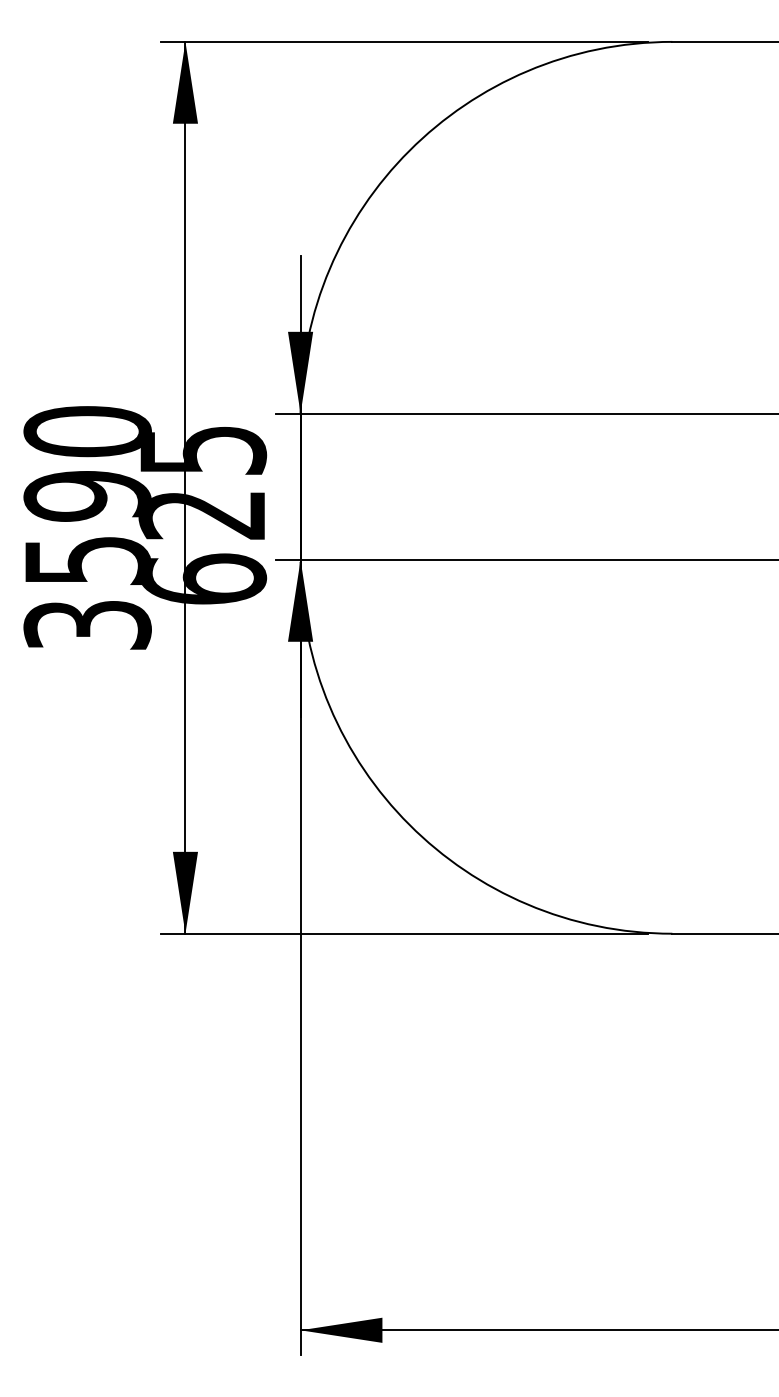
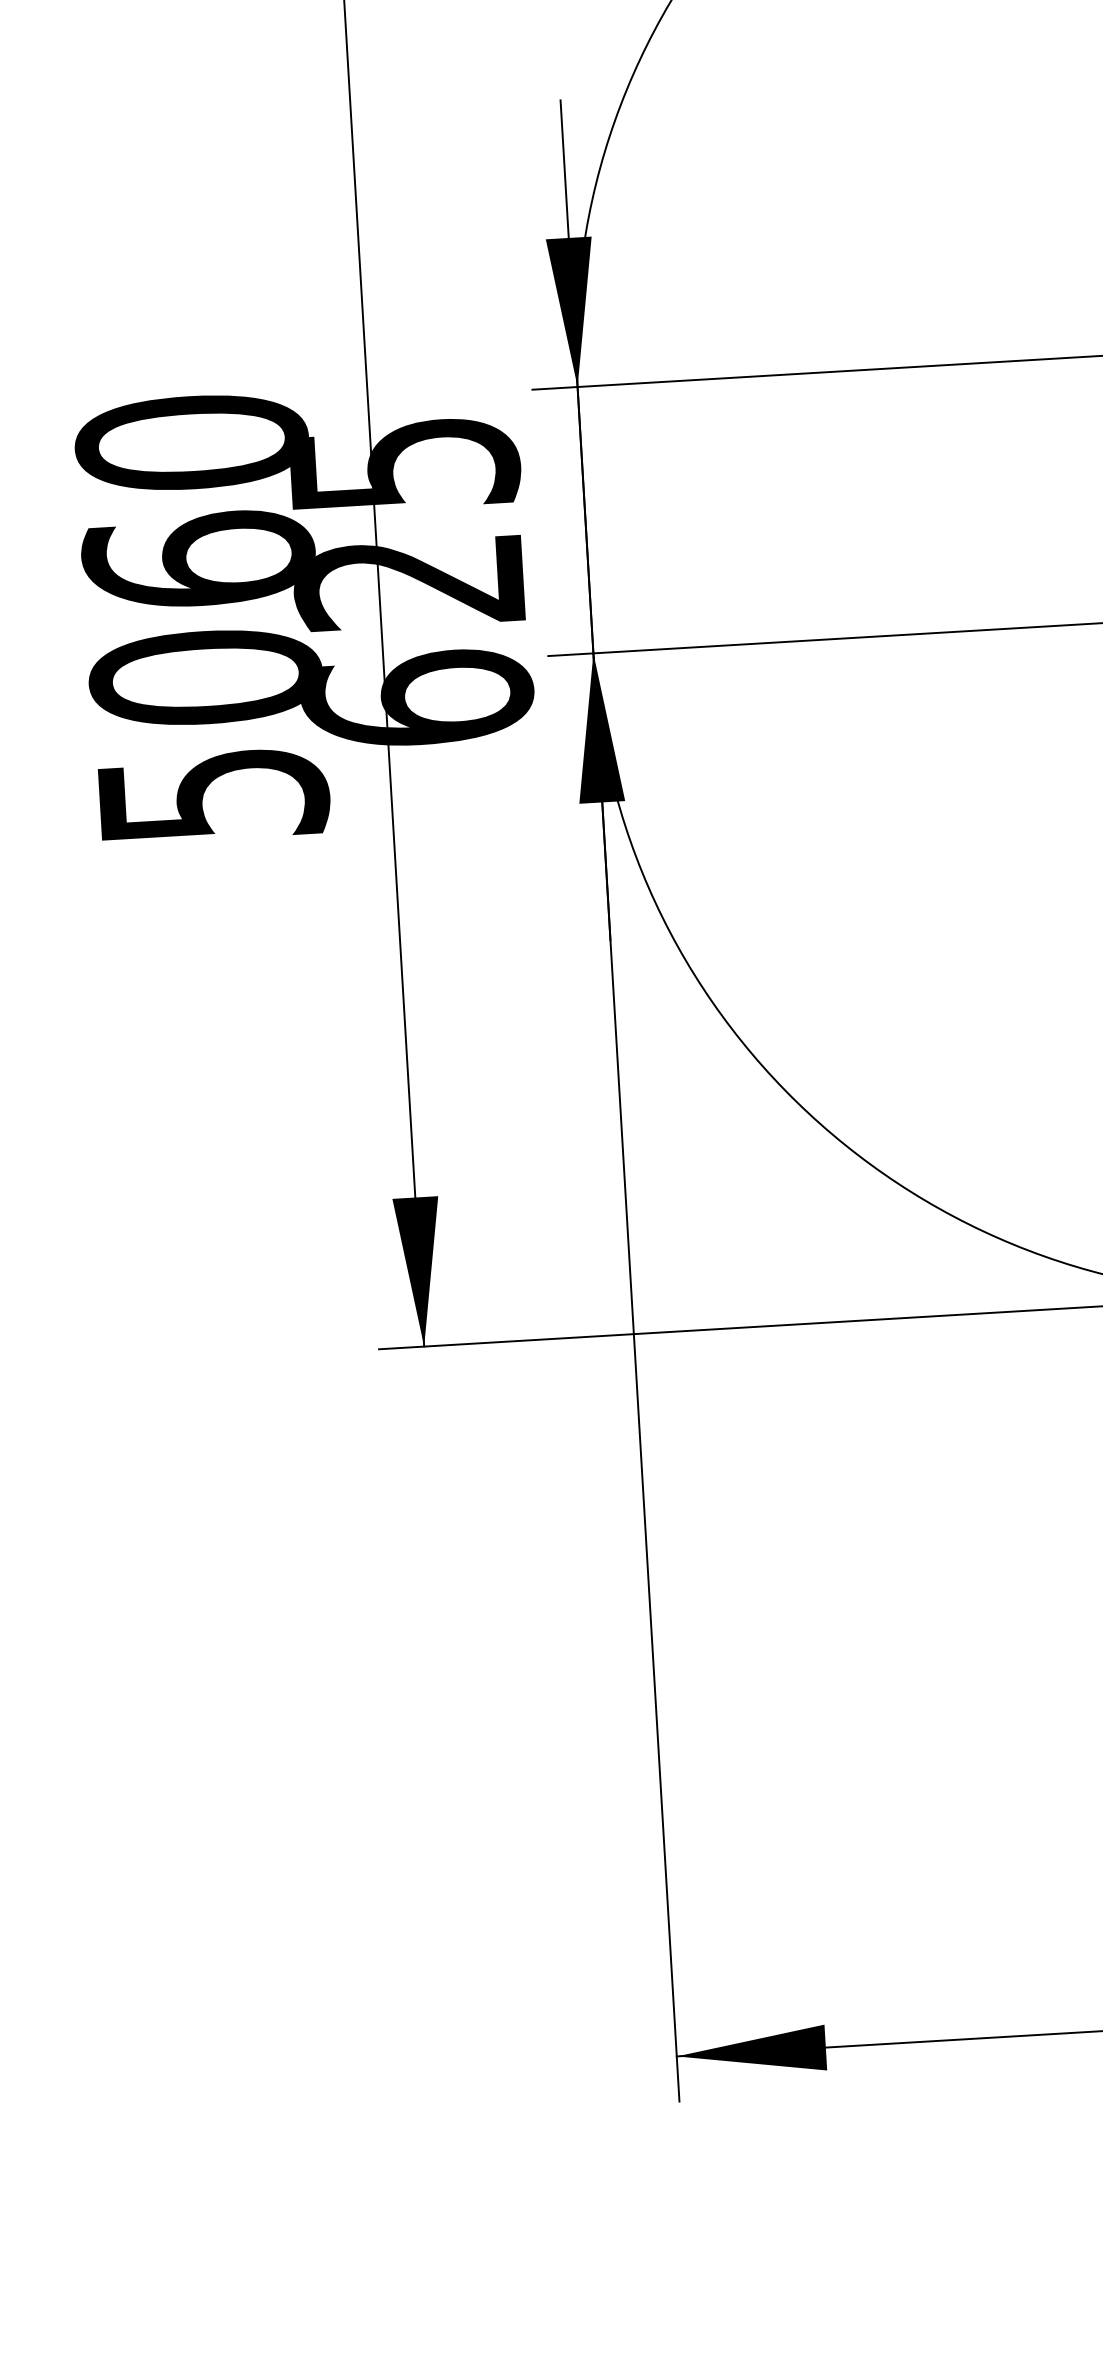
text: (87, 559) -> (205, 675), 3590 -> 5060

